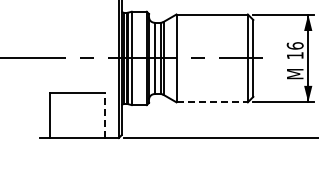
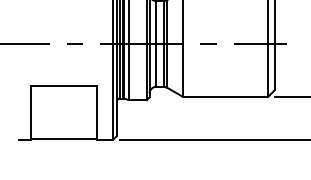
line: (212, 102) -> (225, 96), dashed -> solid
line: (105, 115) -> (97, 112), dashed -> solid

